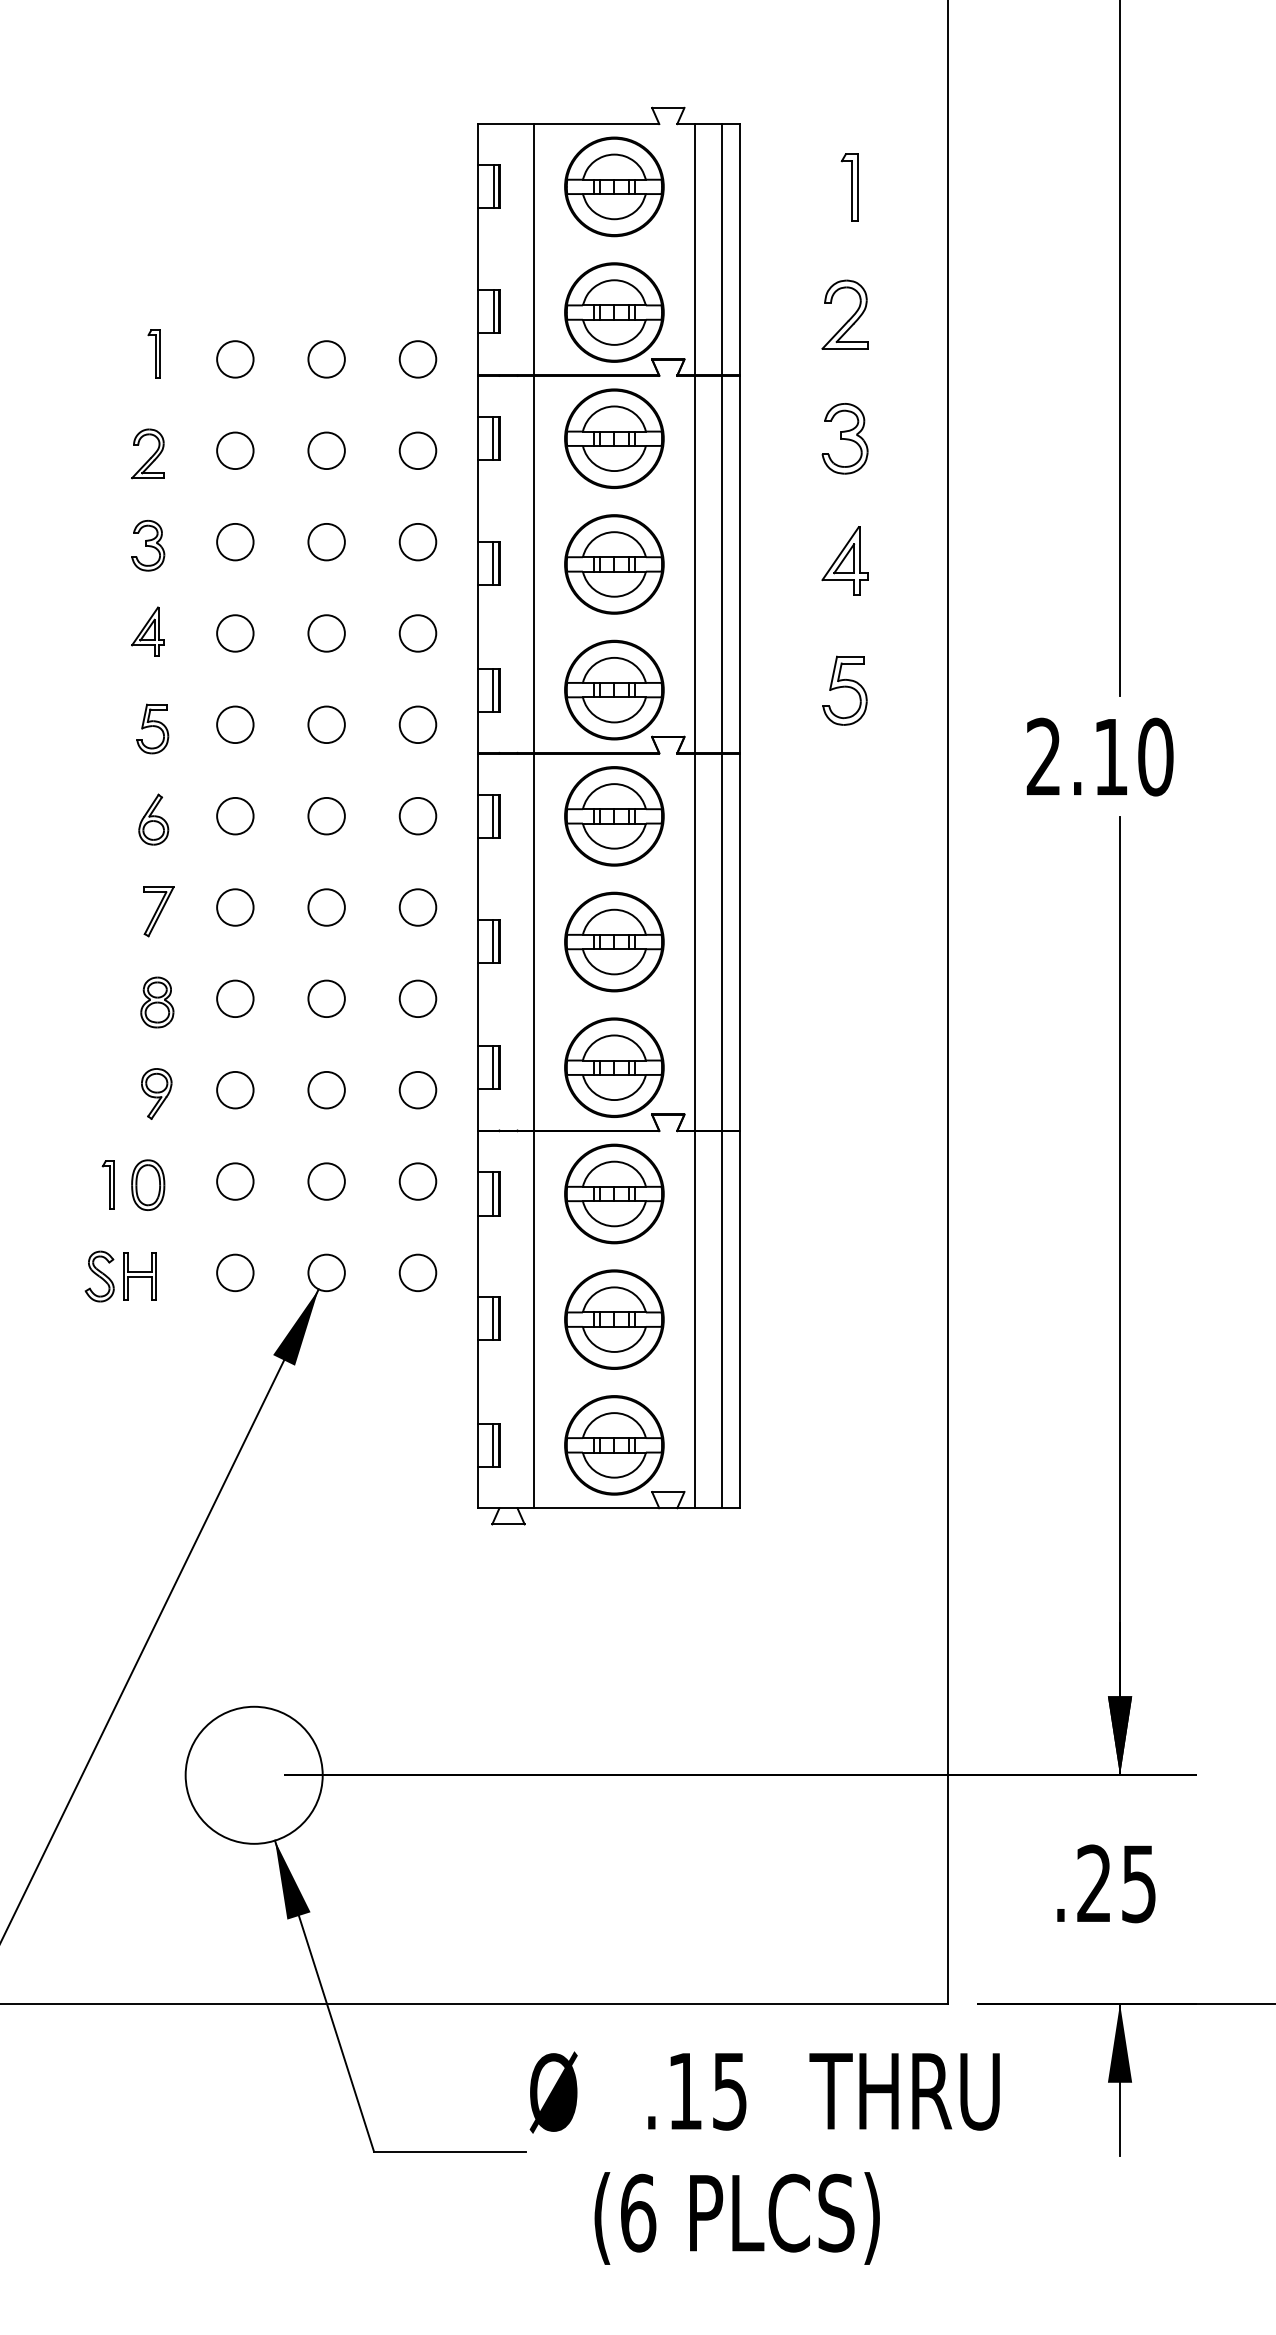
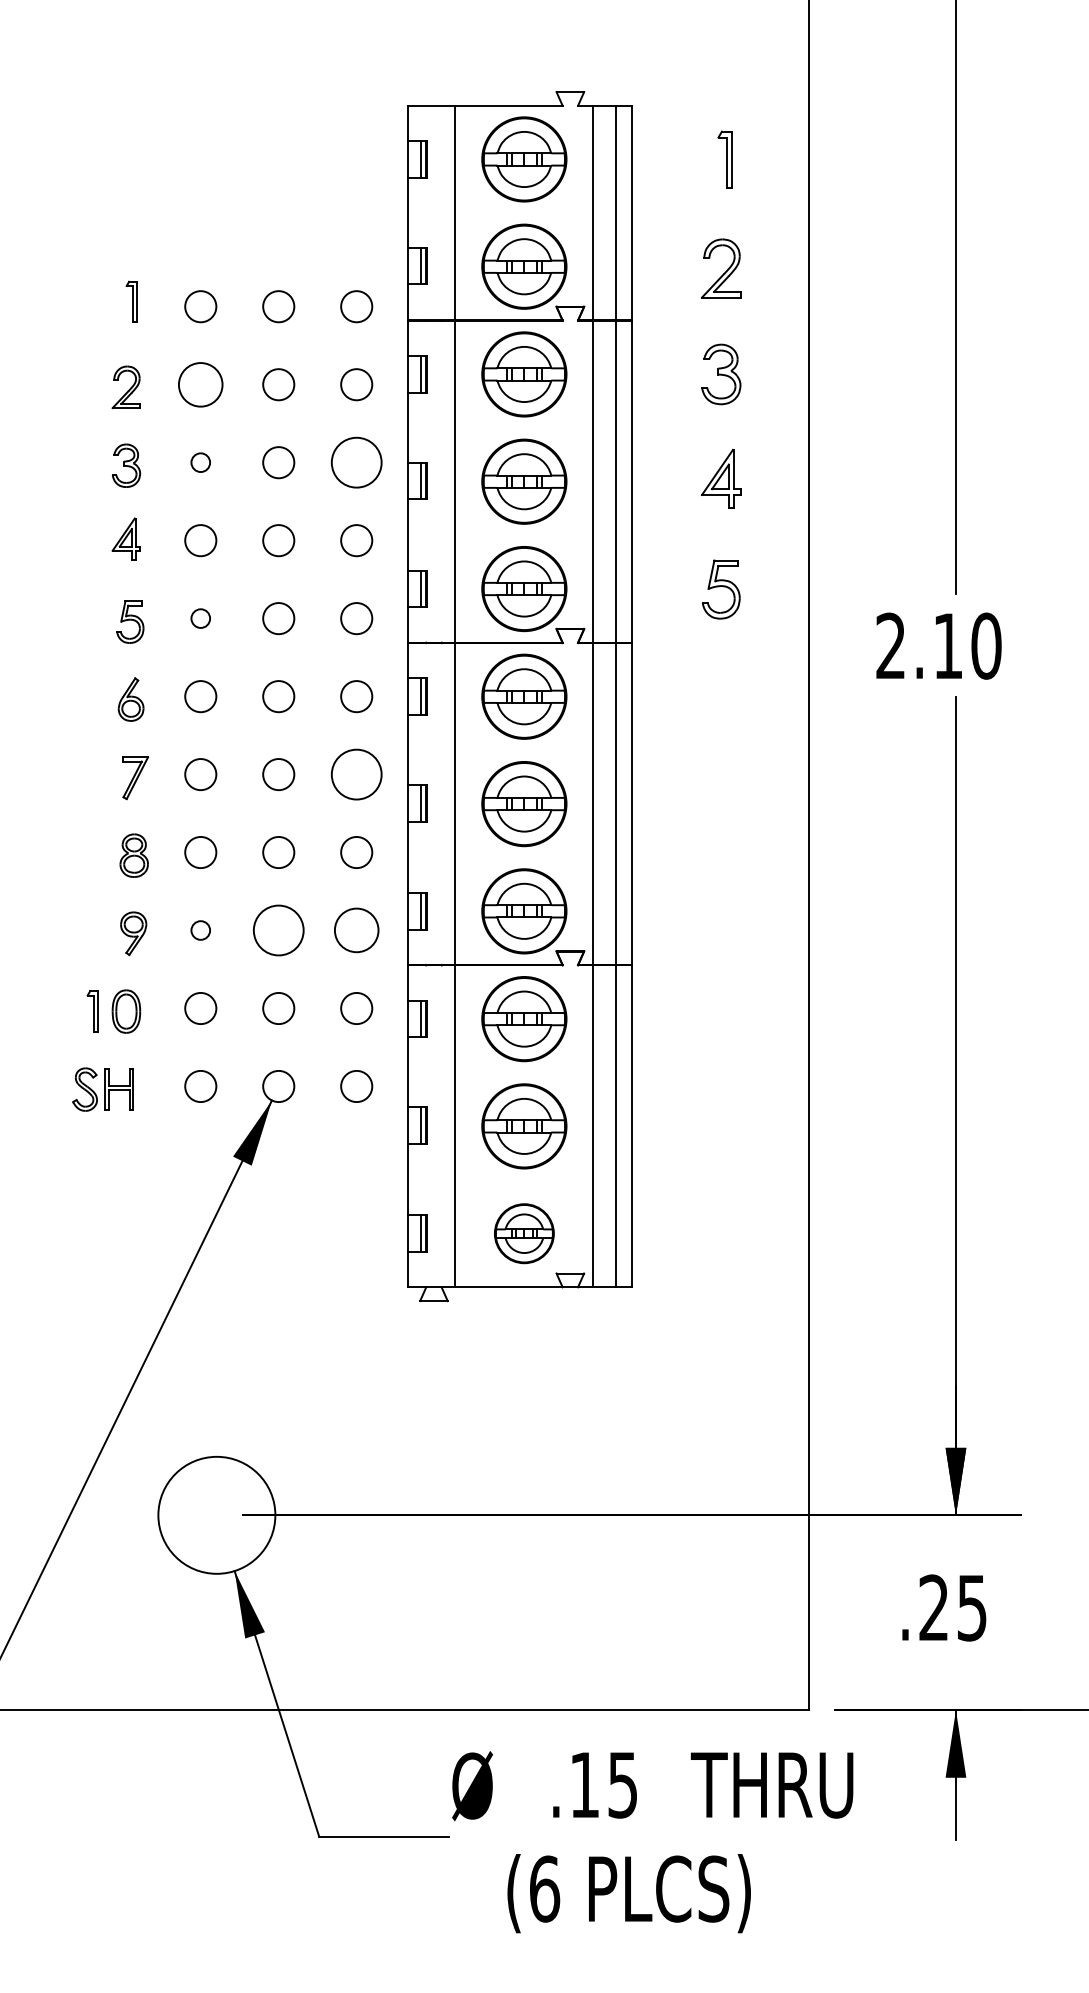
circle: (235, 450) -> (200, 384), size x1.4
circle: (235, 541) -> (200, 462), size x0.6
circle: (417, 541) -> (356, 462), size x1.6
circle: (235, 724) -> (200, 618), size x0.6
circle: (417, 907) -> (356, 774), size x1.6
circle: (235, 1089) -> (200, 929), size x0.6
circle: (326, 1089) -> (278, 929), size x1.6
circle: (417, 1090) -> (356, 930), size x1.4
part: (614, 1445) -> (524, 1233), size x0.7

